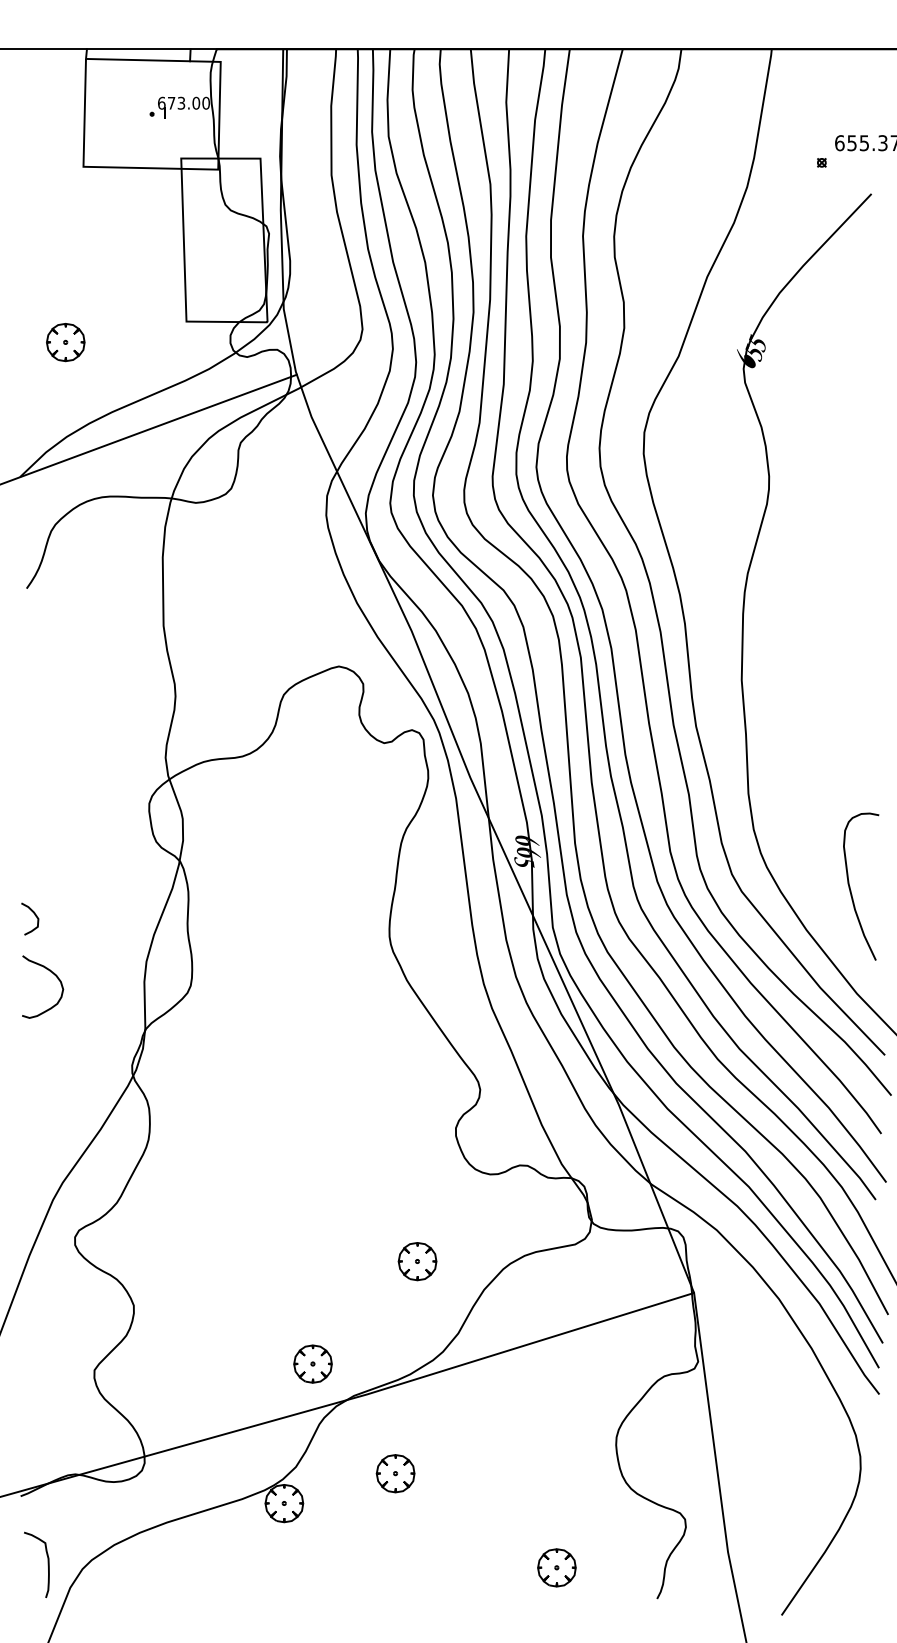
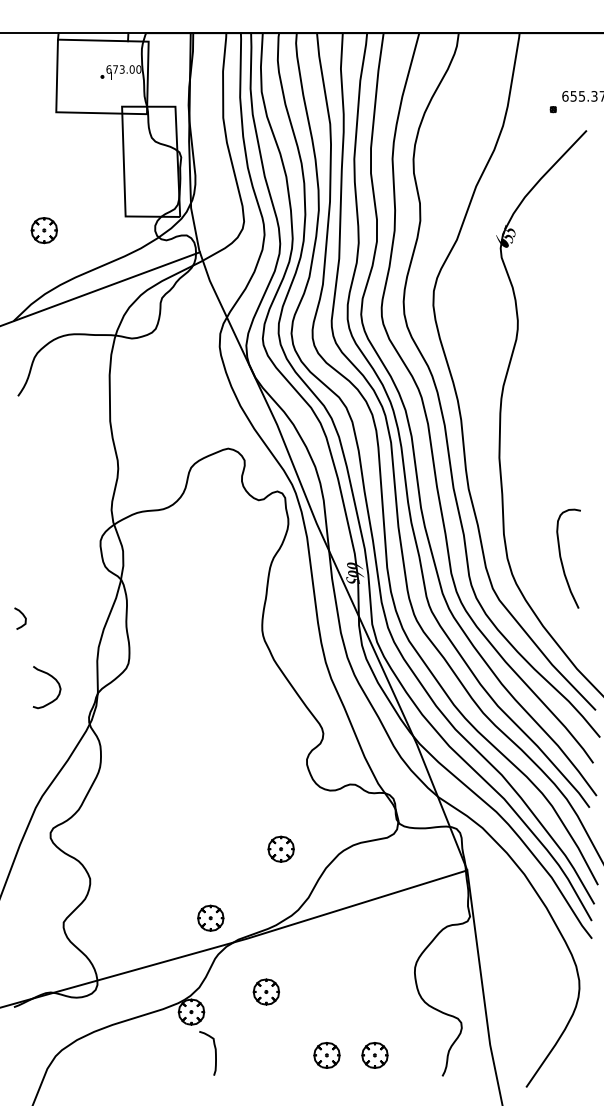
curve: (851, 889) -> (562, 560), moved
curve: (51, 973) -> (52, 678), moved
curve: (46, 1560) -> (214, 1050), moved
part: (484, 1567) -> (326, 1055), added

